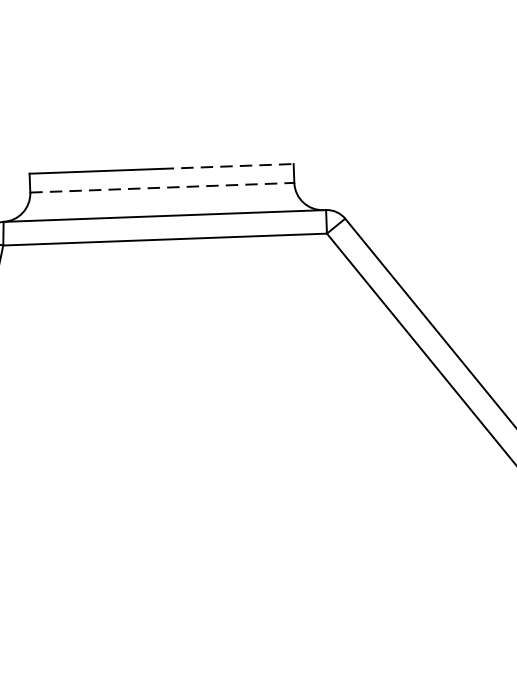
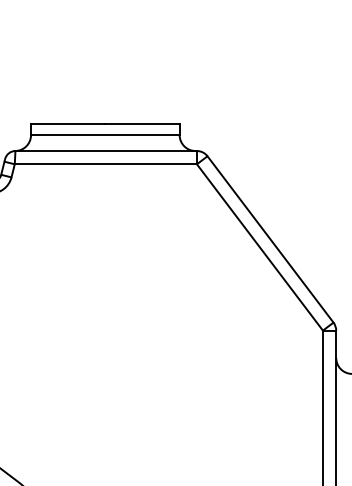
line: (229, 166) -> (143, 124), dashed -> solid
line: (162, 188) -> (105, 135), dashed -> solid

